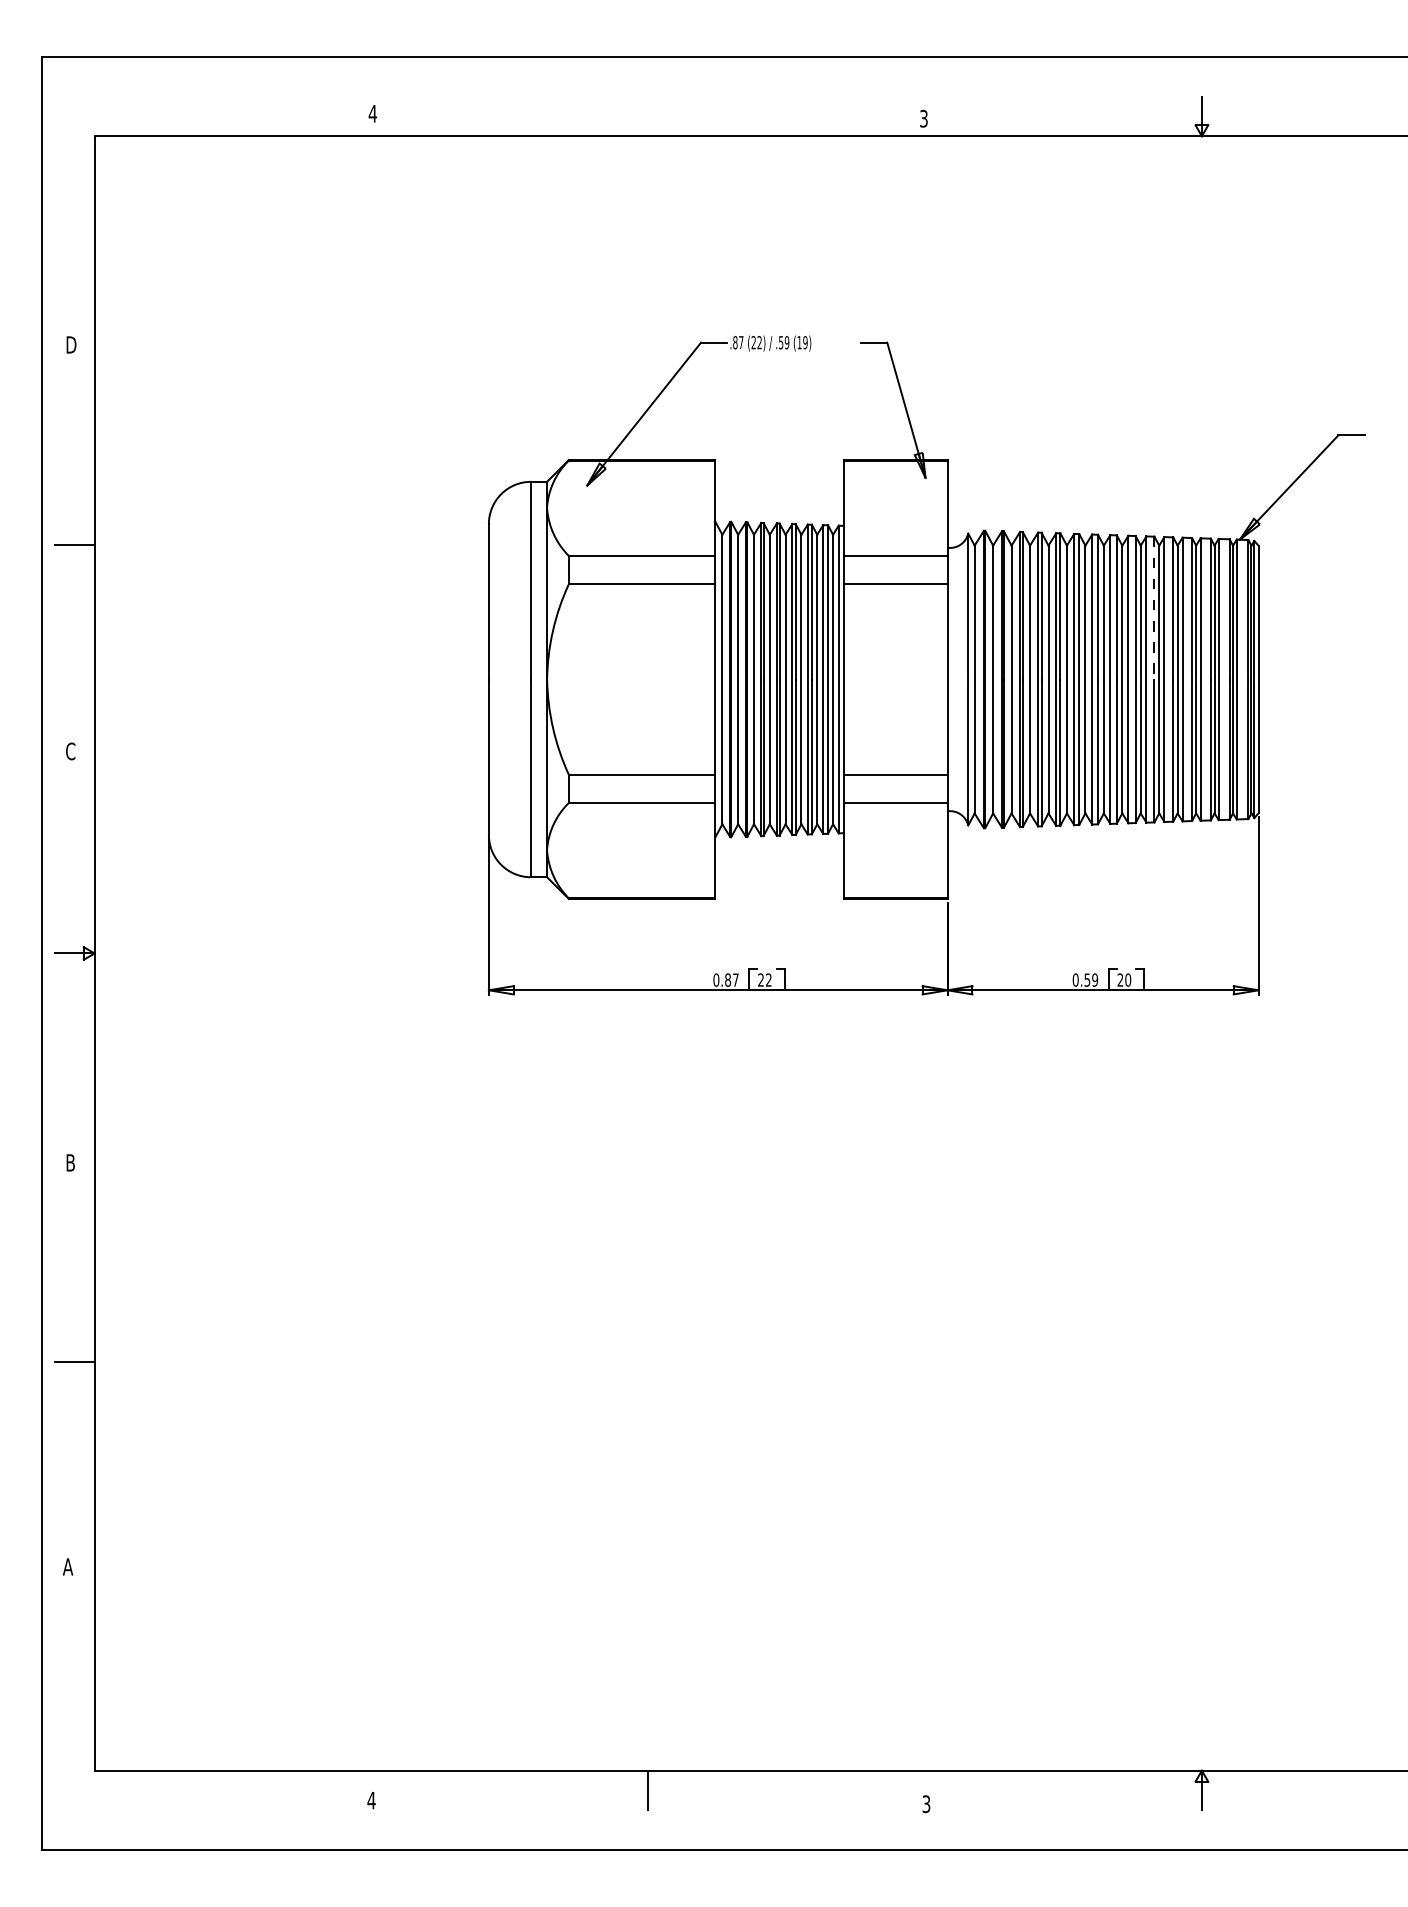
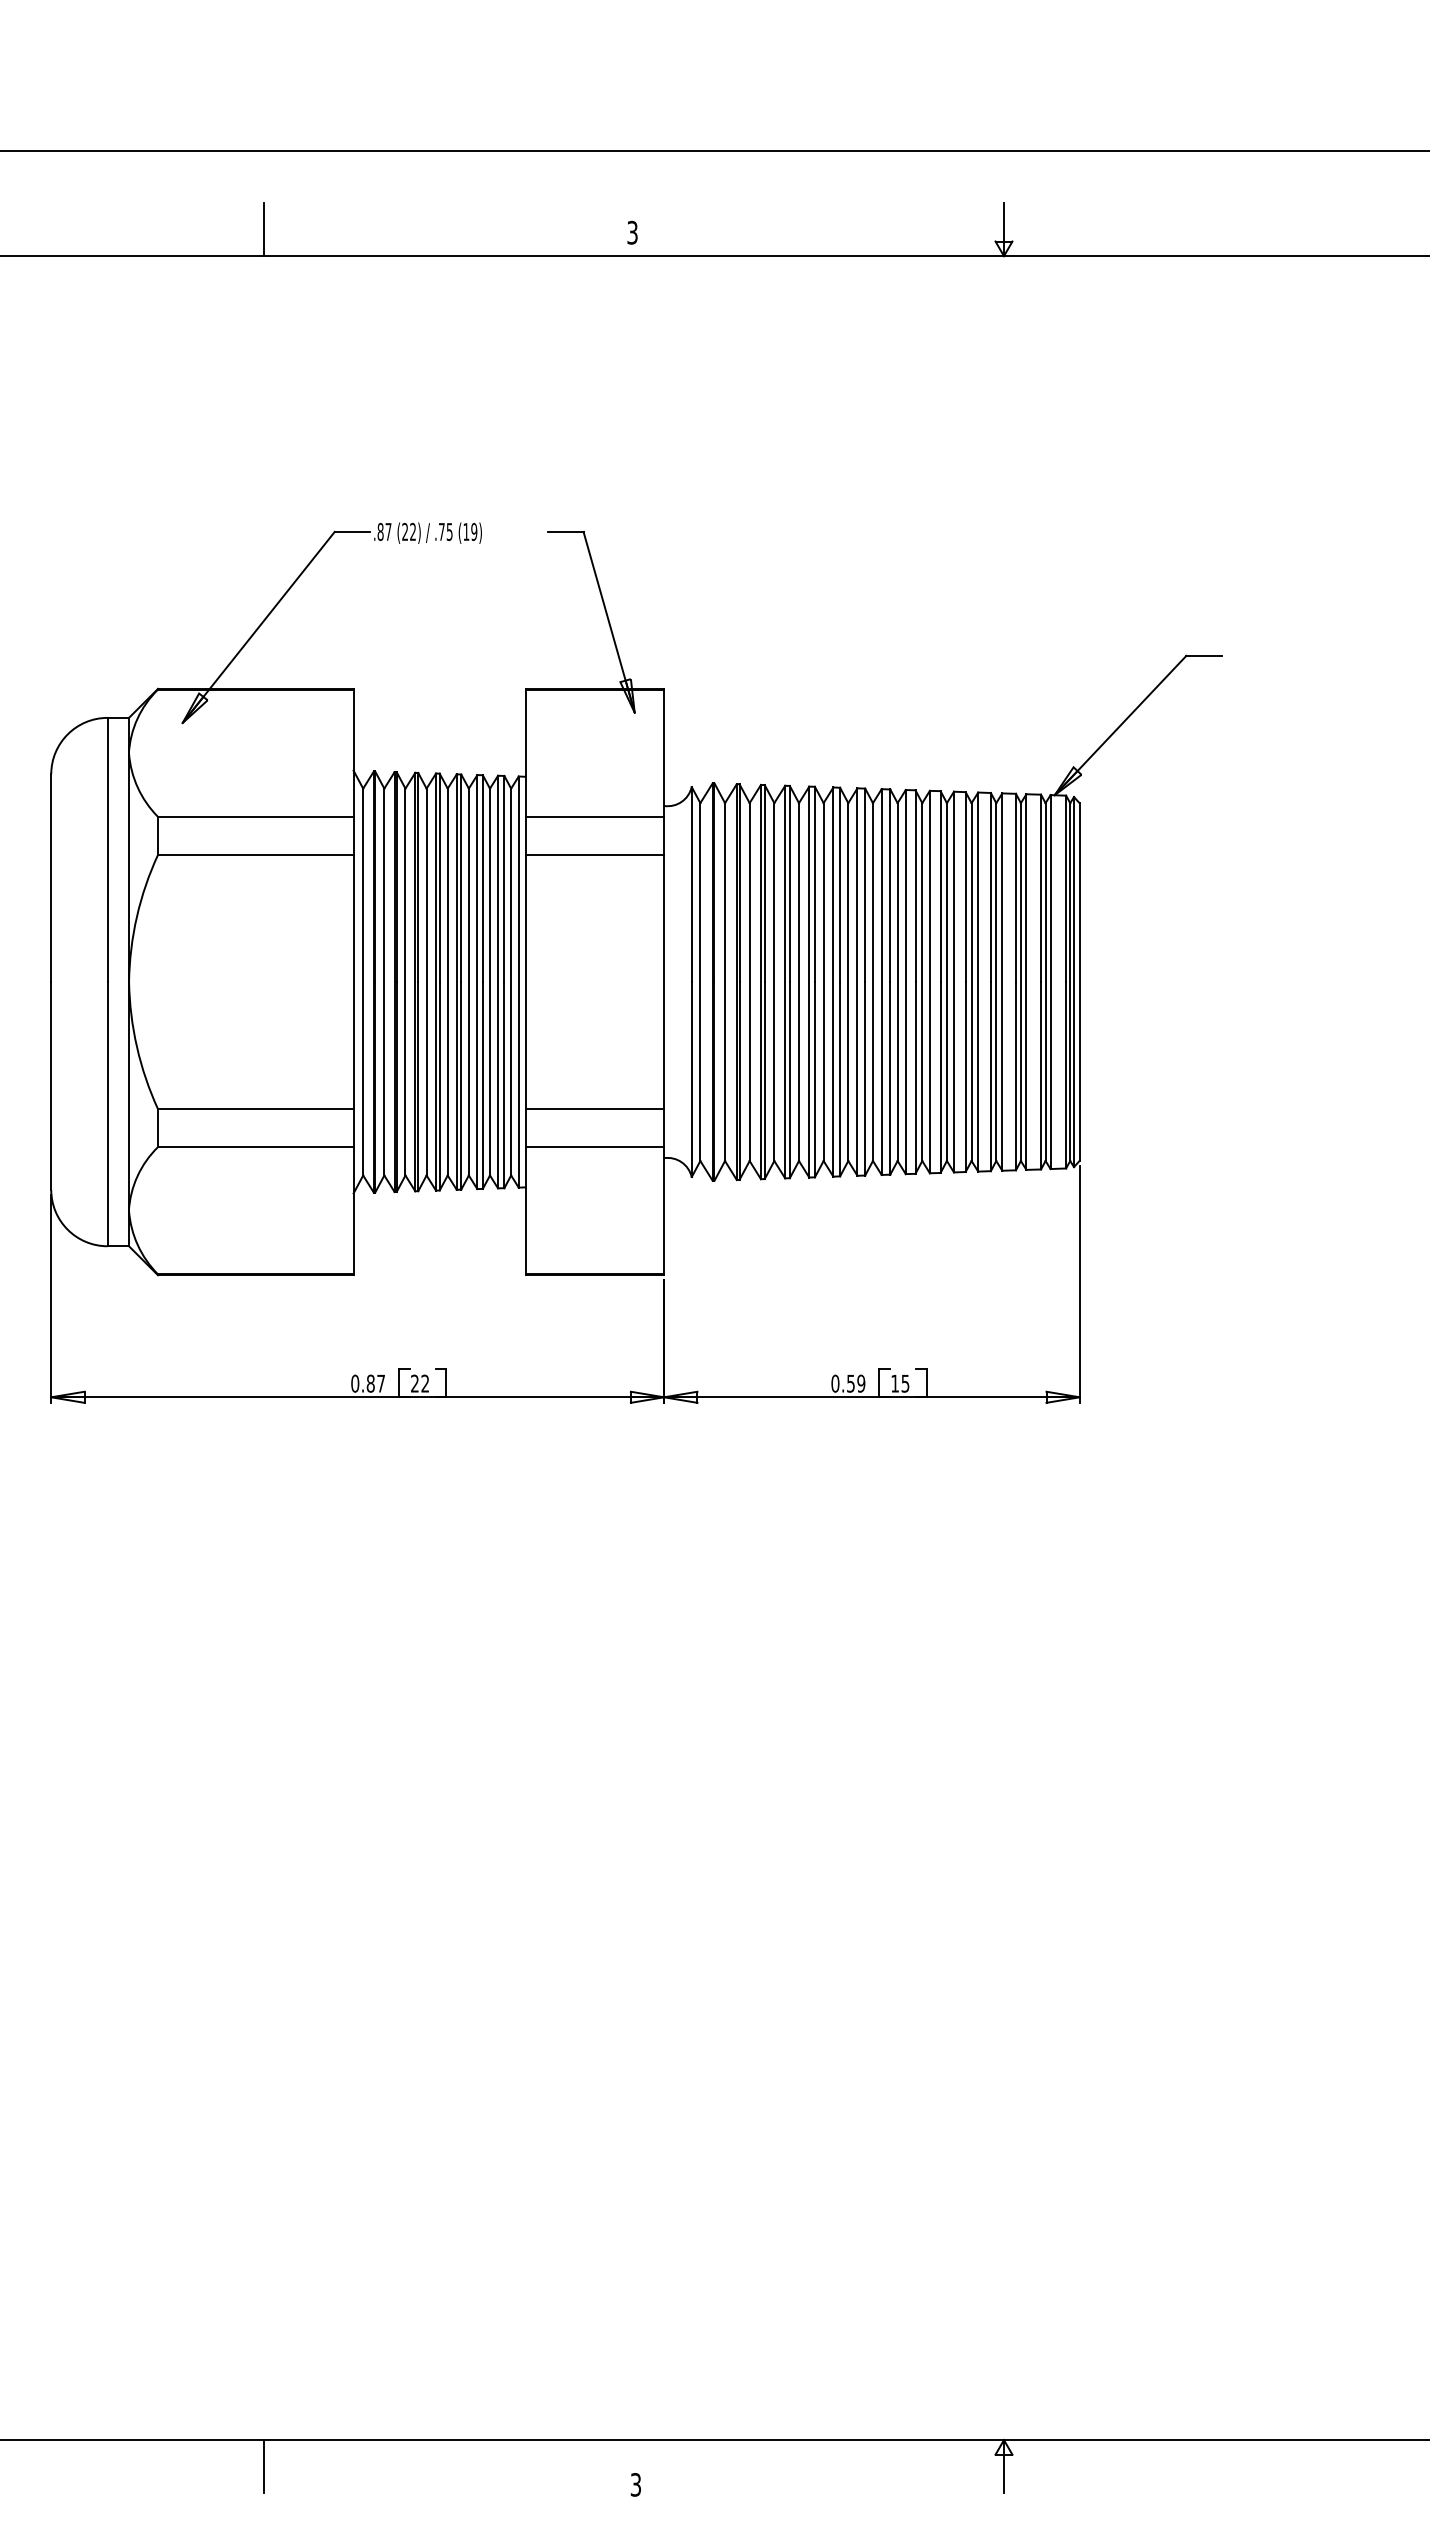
line: (648, 116) -> (264, 229), added
text: (784, 342) -> (446, 531), .59 -> .75
line: (1154, 608) -> (940, 887), dashed -> solid
text: (1124, 979) -> (900, 1382), 20 -> 15

